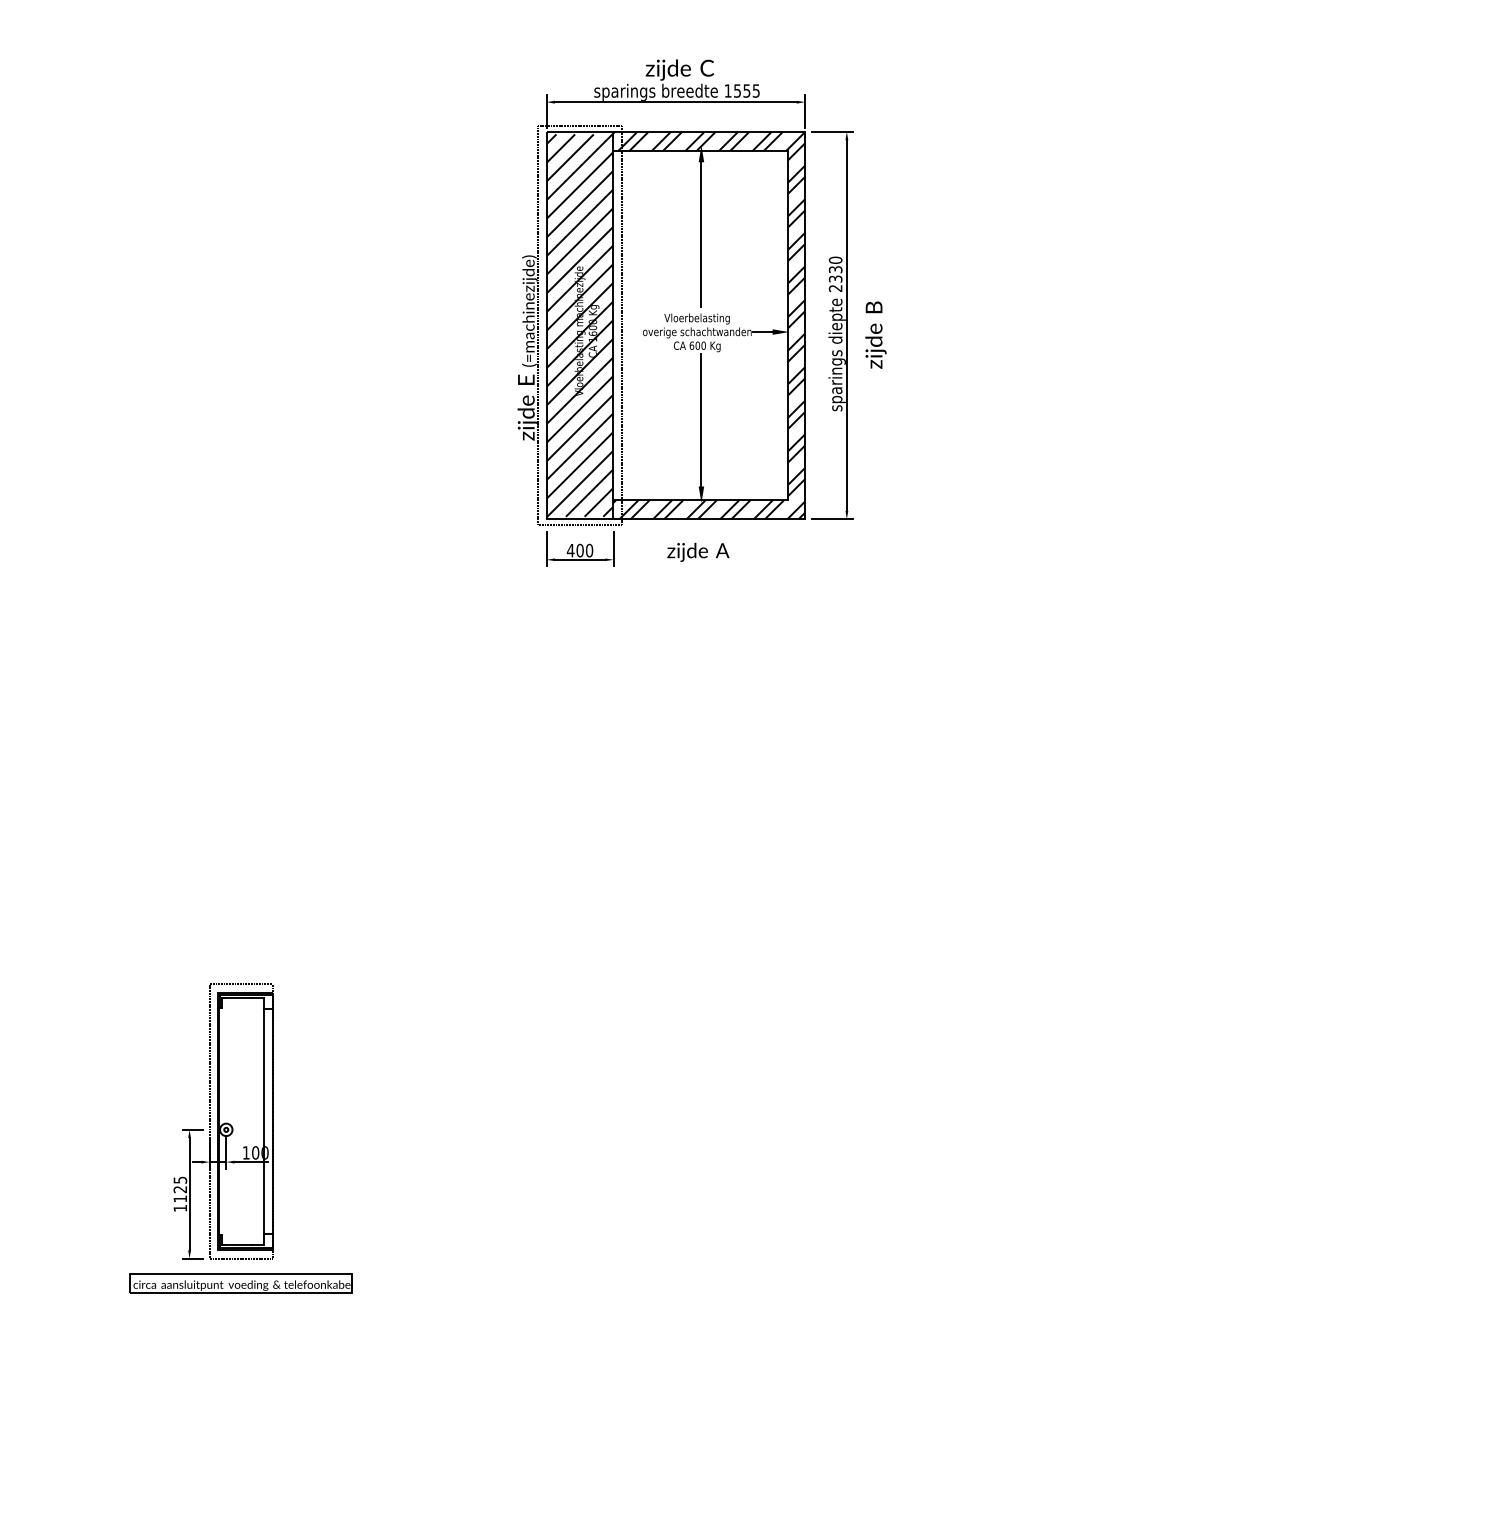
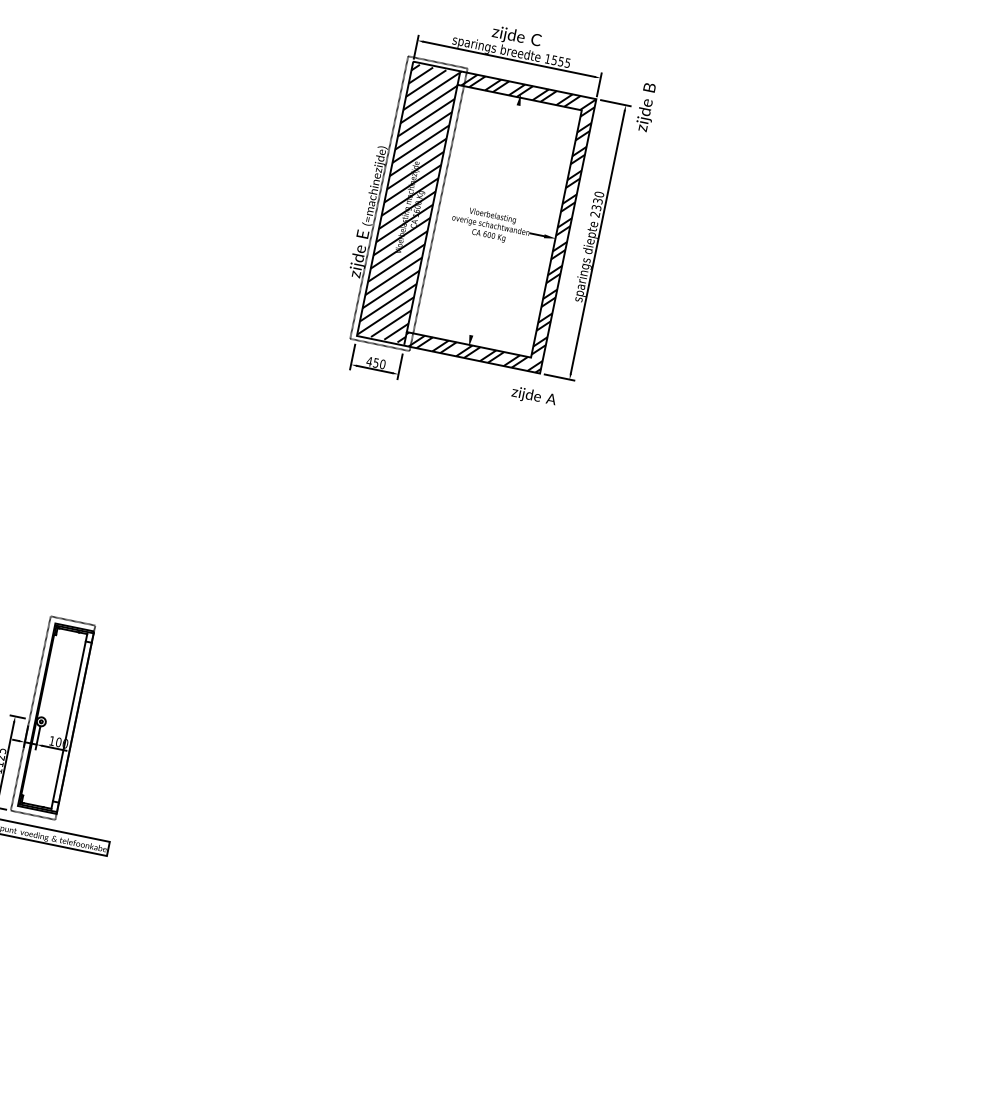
line: (701, 234) -> (508, 156), removed
text: (875, 334) -> (646, 107), moved
line: (701, 420) -> (481, 288), removed
text: (579, 550) -> (375, 362), 400 -> 450
text: (698, 551) -> (534, 396), moved

